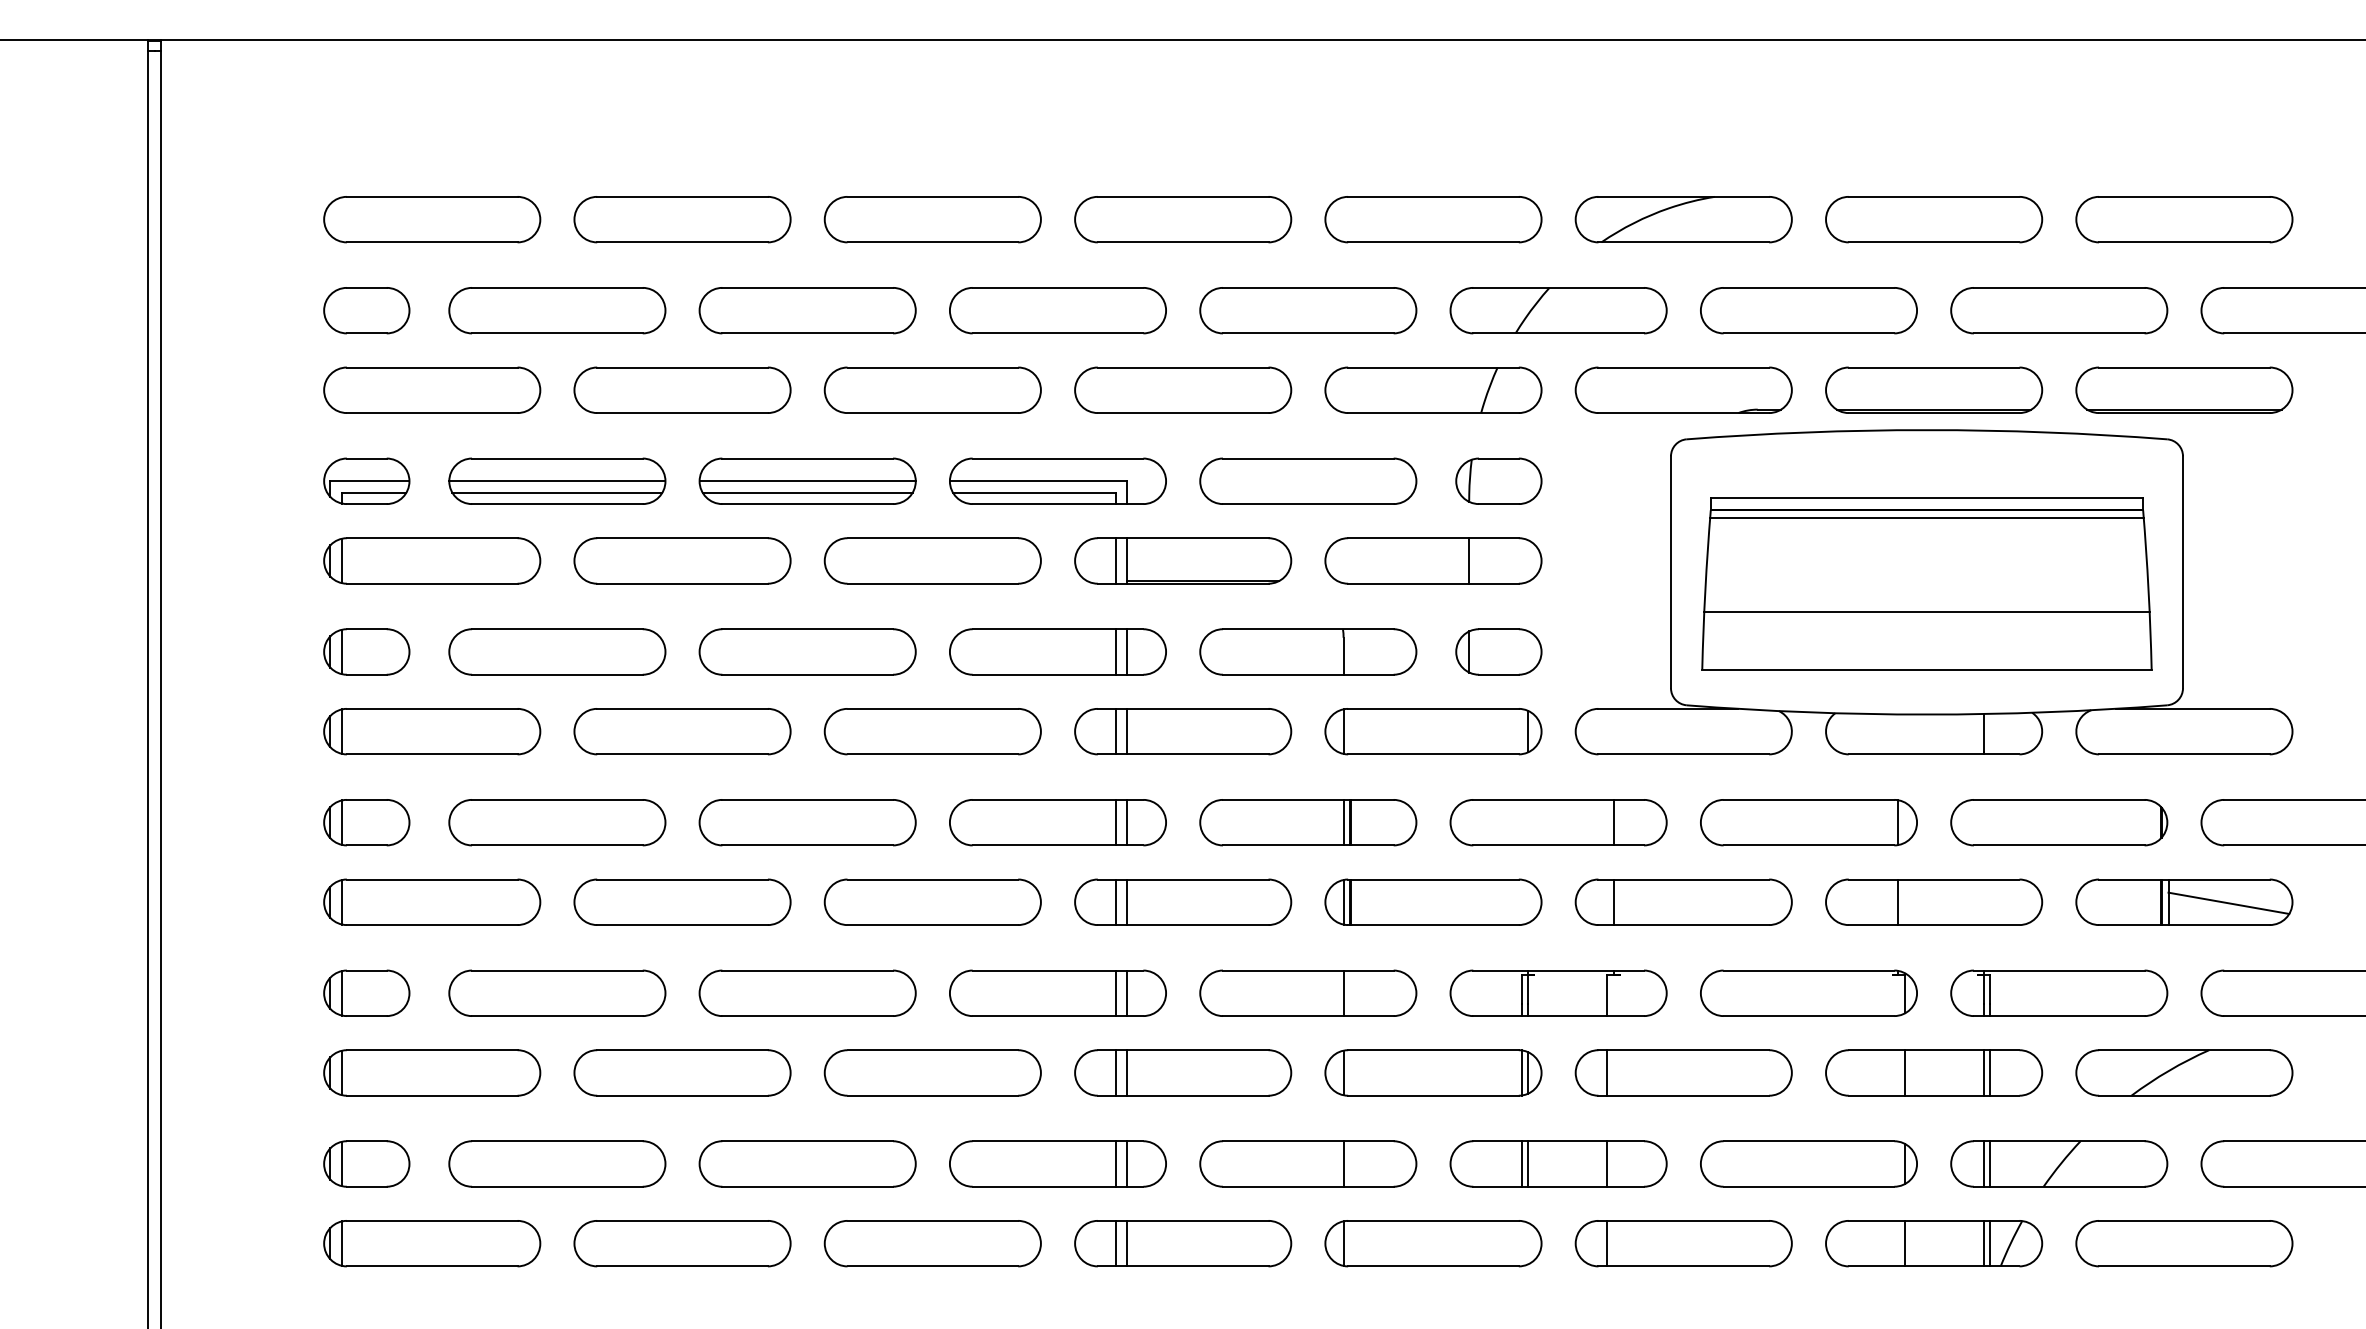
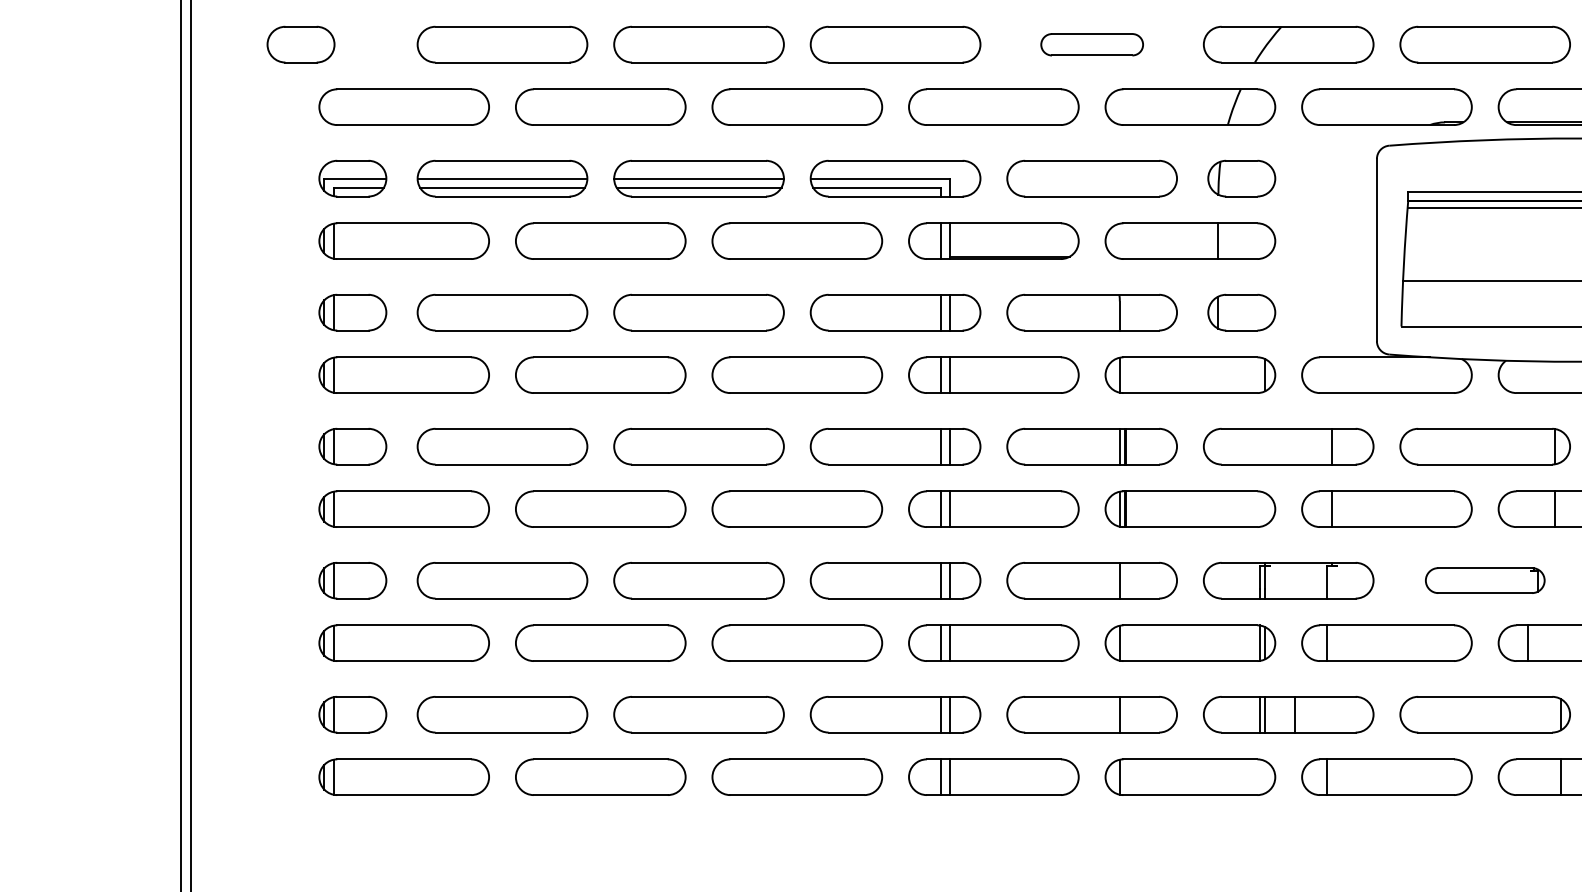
part: (366, 310) -> (300, 44), moved
part: (1308, 310) -> (1092, 44), size x0.6
part: (1808, 992) -> (1484, 580), size x0.7
line: (1905, 1072) -> (1528, 642), moved
line: (1607, 1163) -> (1295, 714), moved

